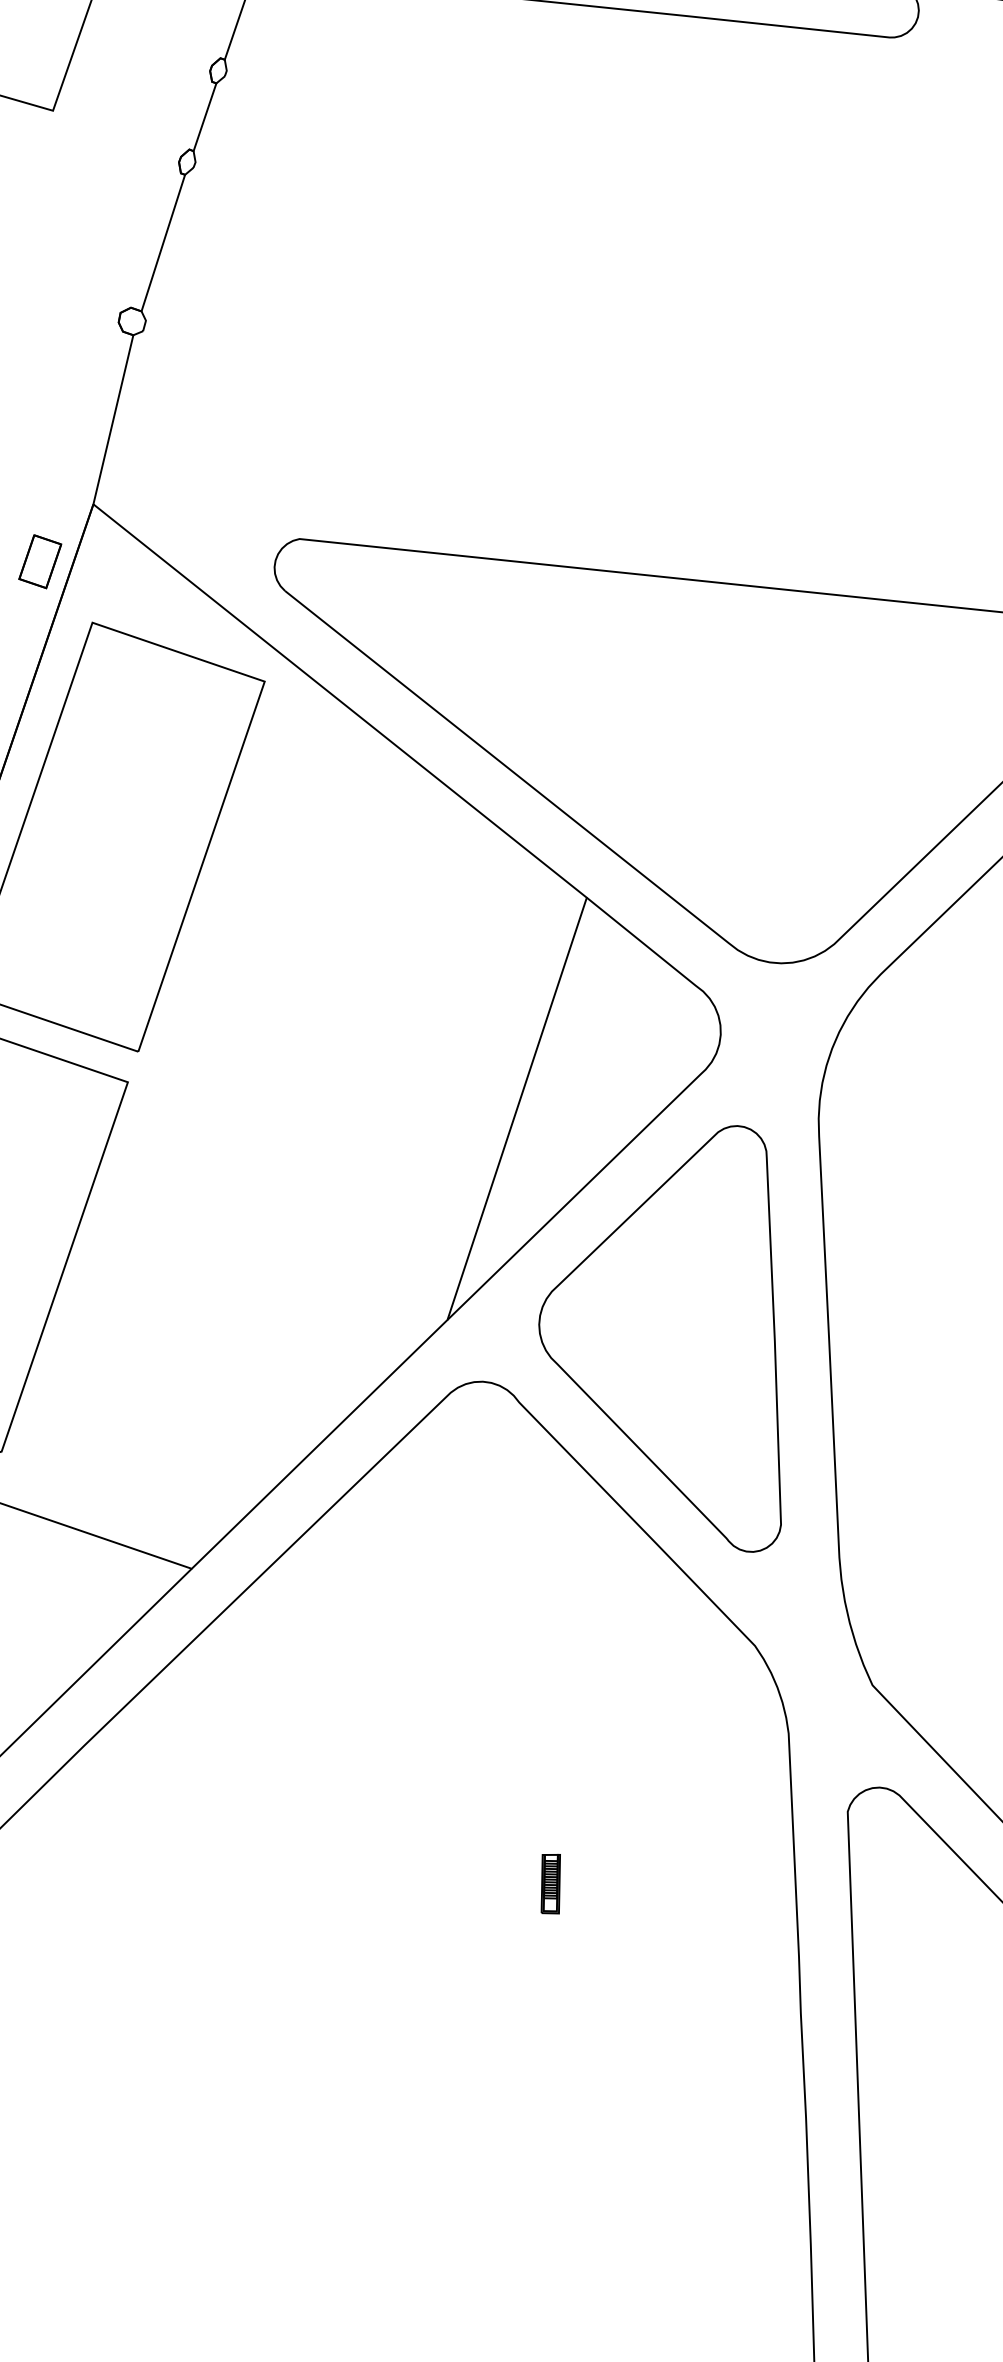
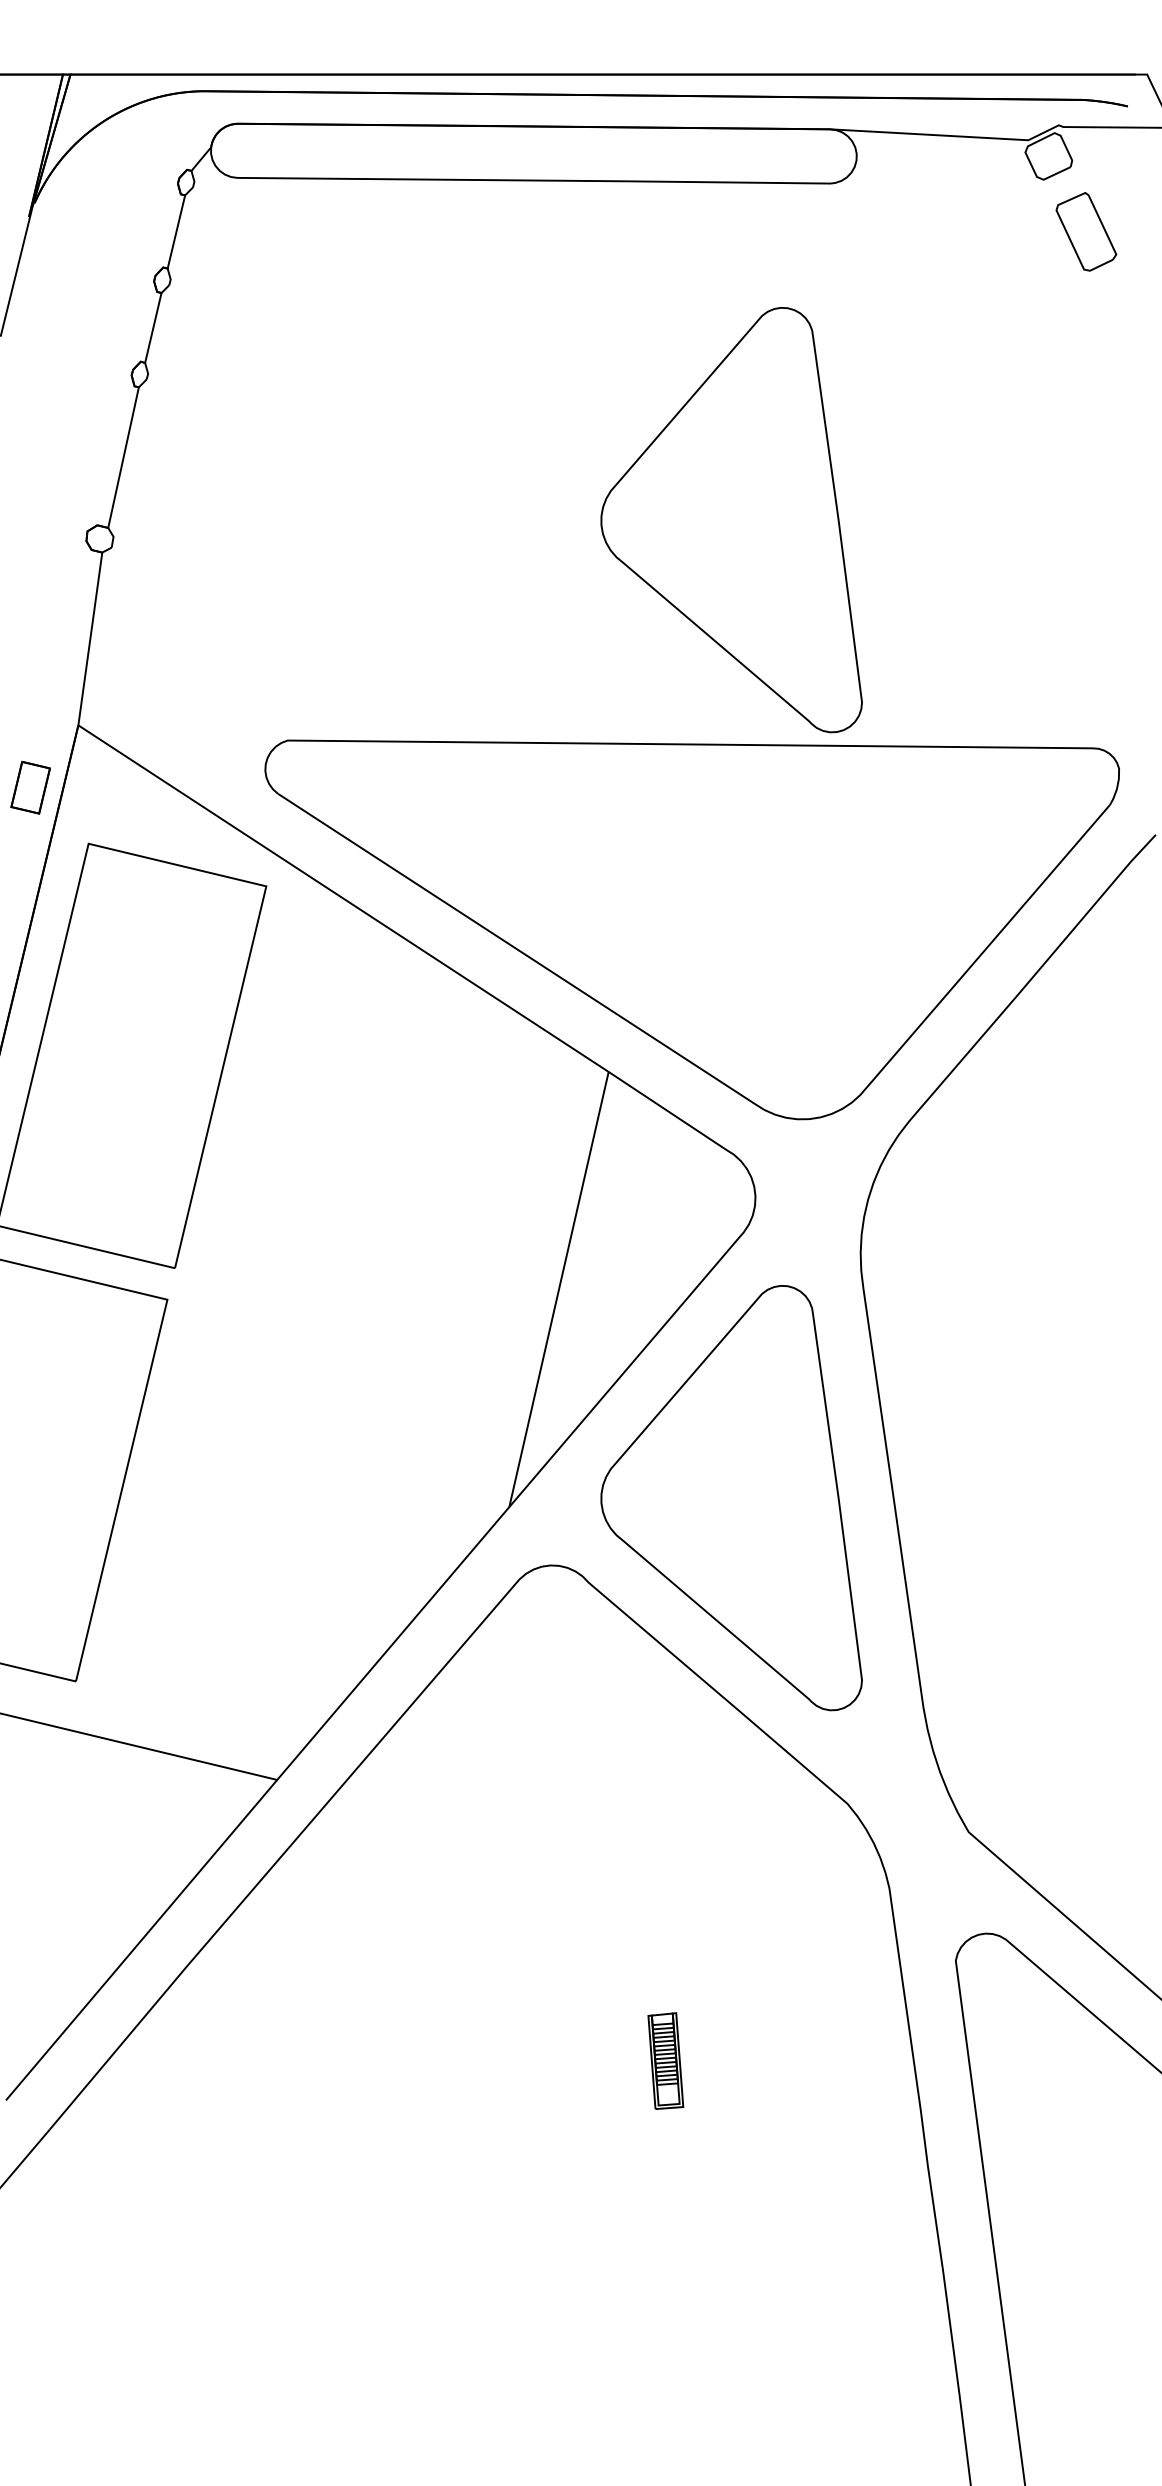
part: (760, 362) -> (731, 520), added
part: (550, 1883) -> (665, 2060), size x1.6

